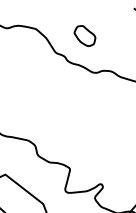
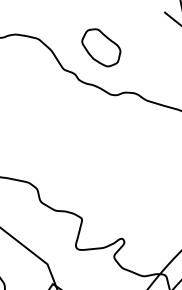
part: (85, 35) -> (101, 47), size x1.43

